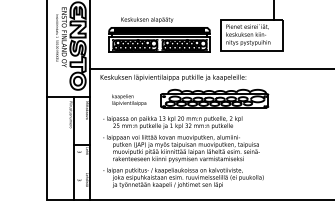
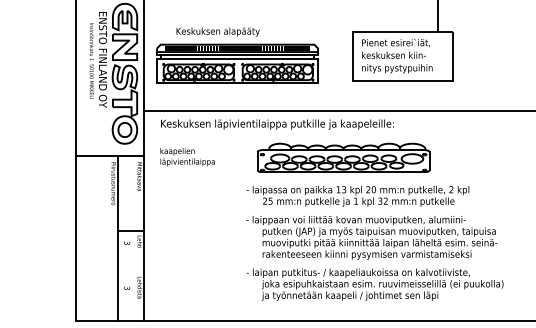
part: (159, 34) -> (237, 55), moved
text: (129, 99) -> (188, 156), moved
text: (183, 151) -> (375, 242), moved

